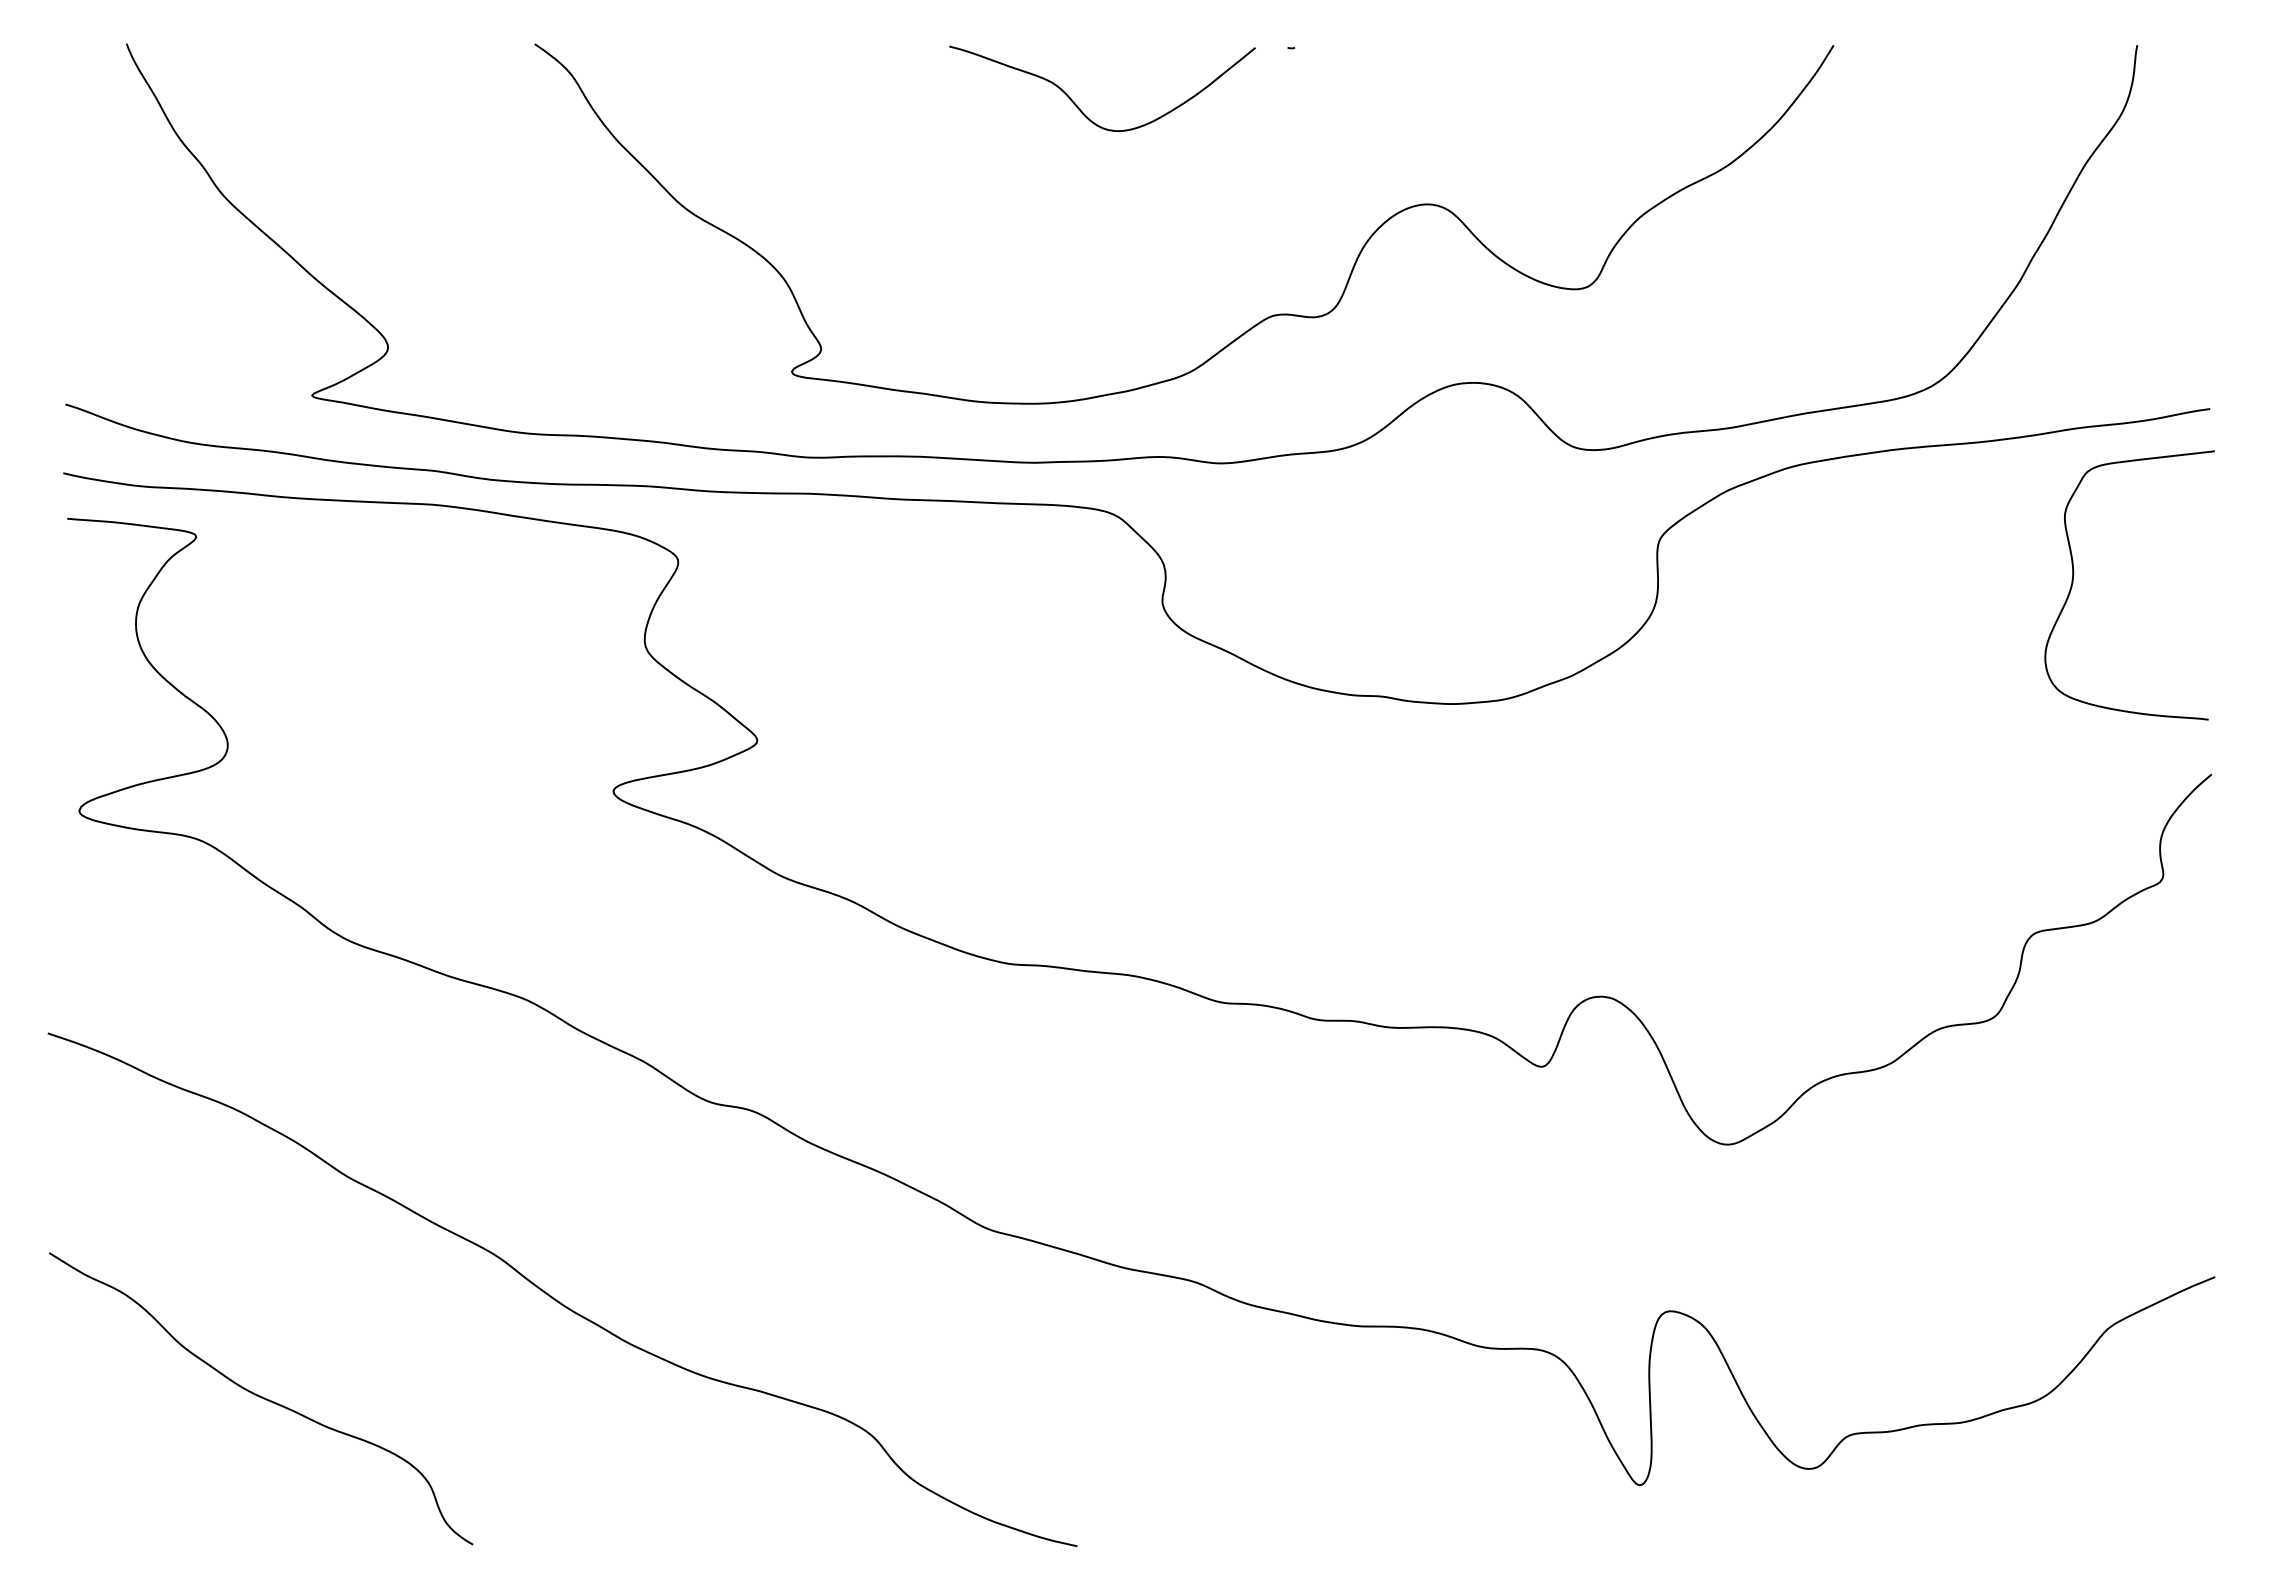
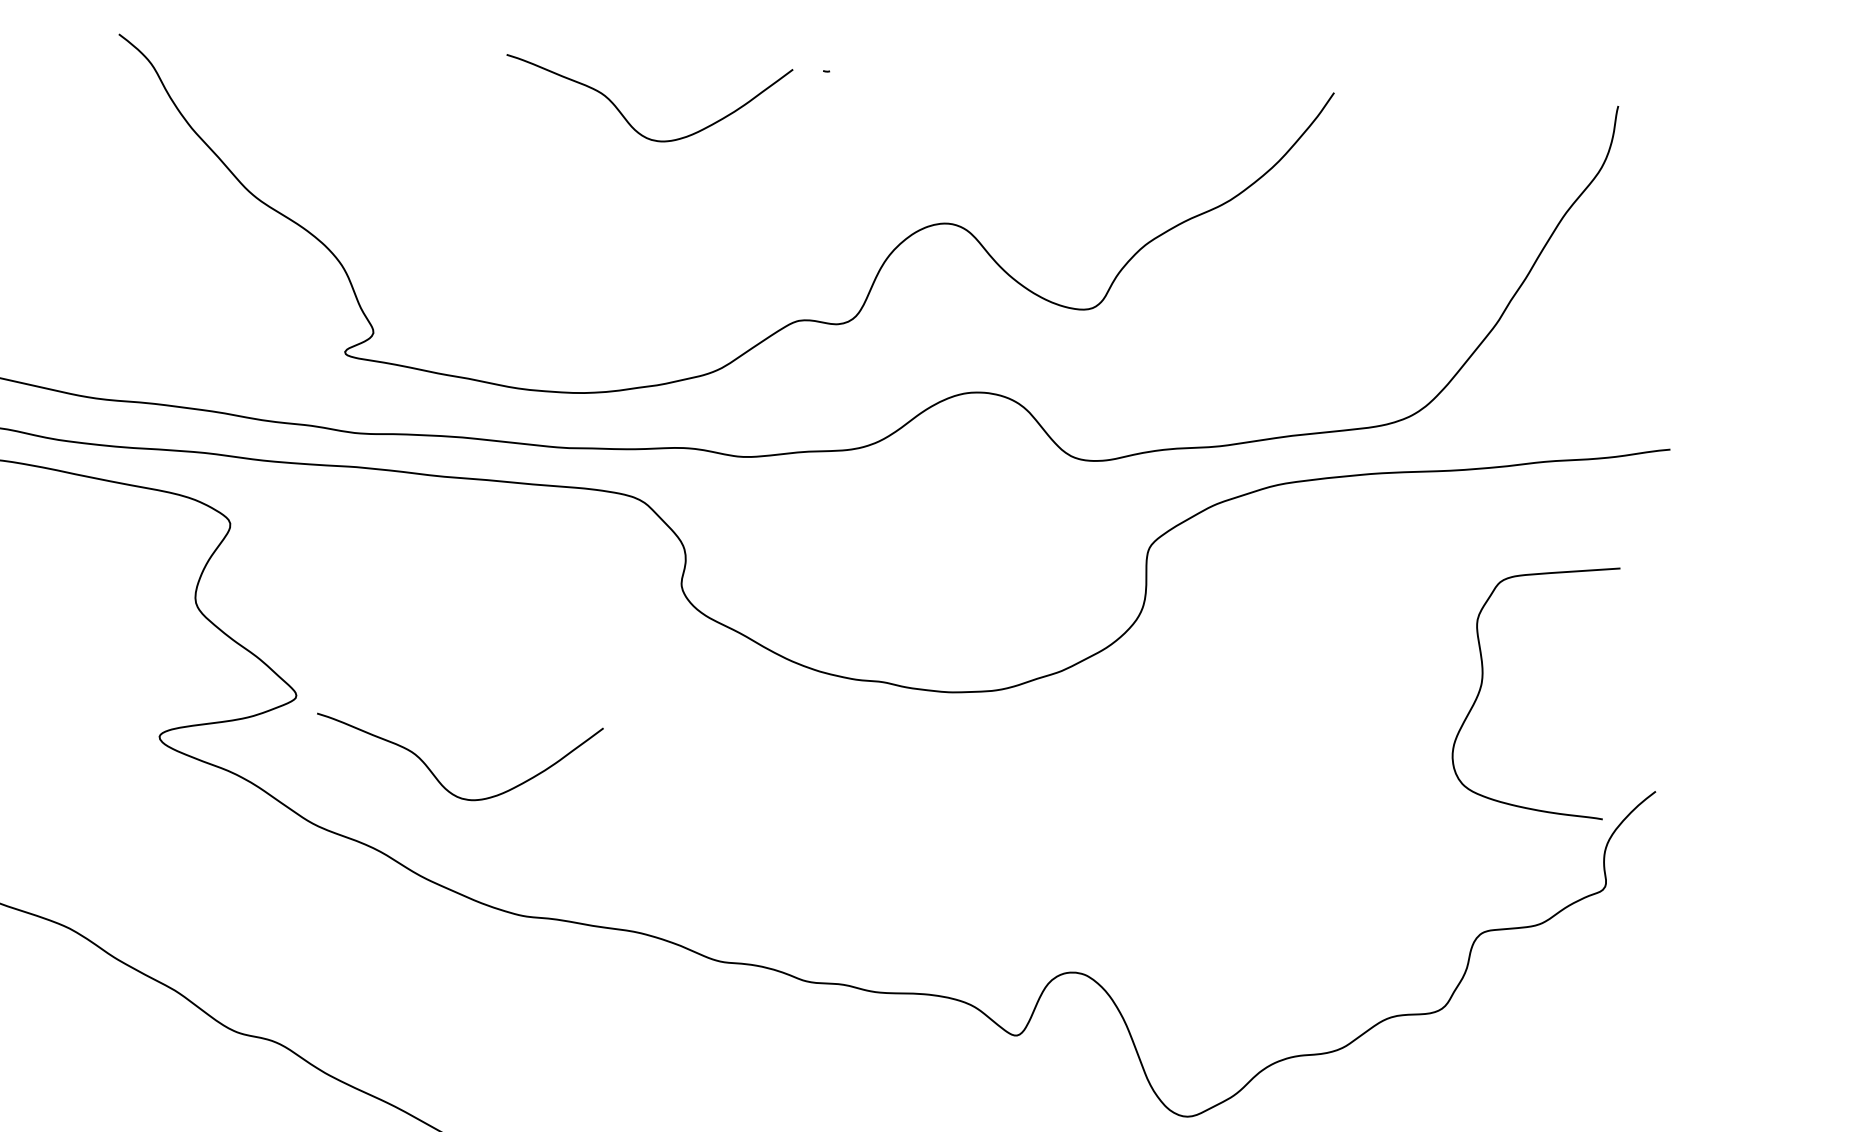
curve: (2073, 583) -> (1482, 685), moved
curve: (910, 819) -> (436, 776), added

